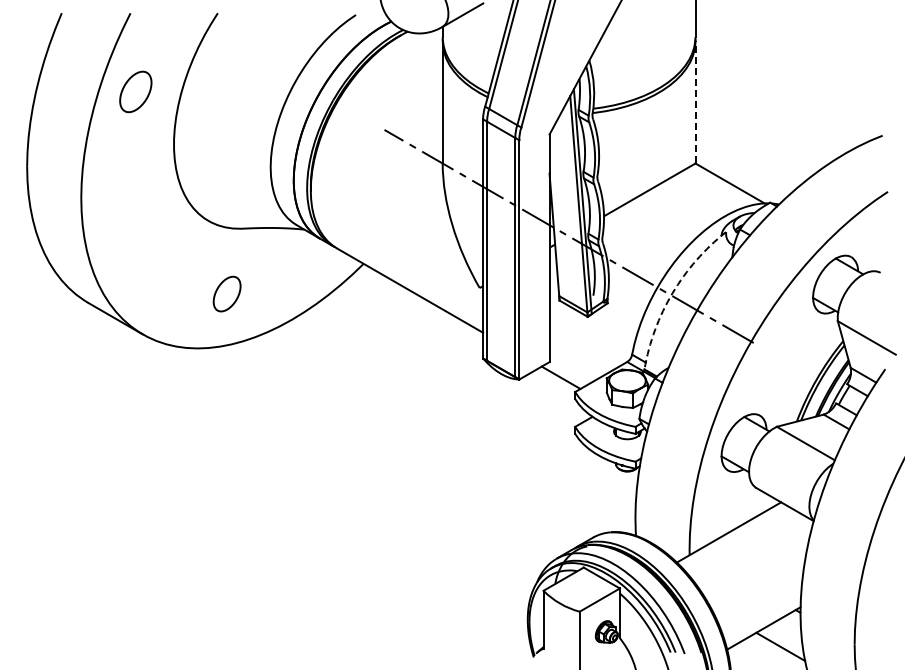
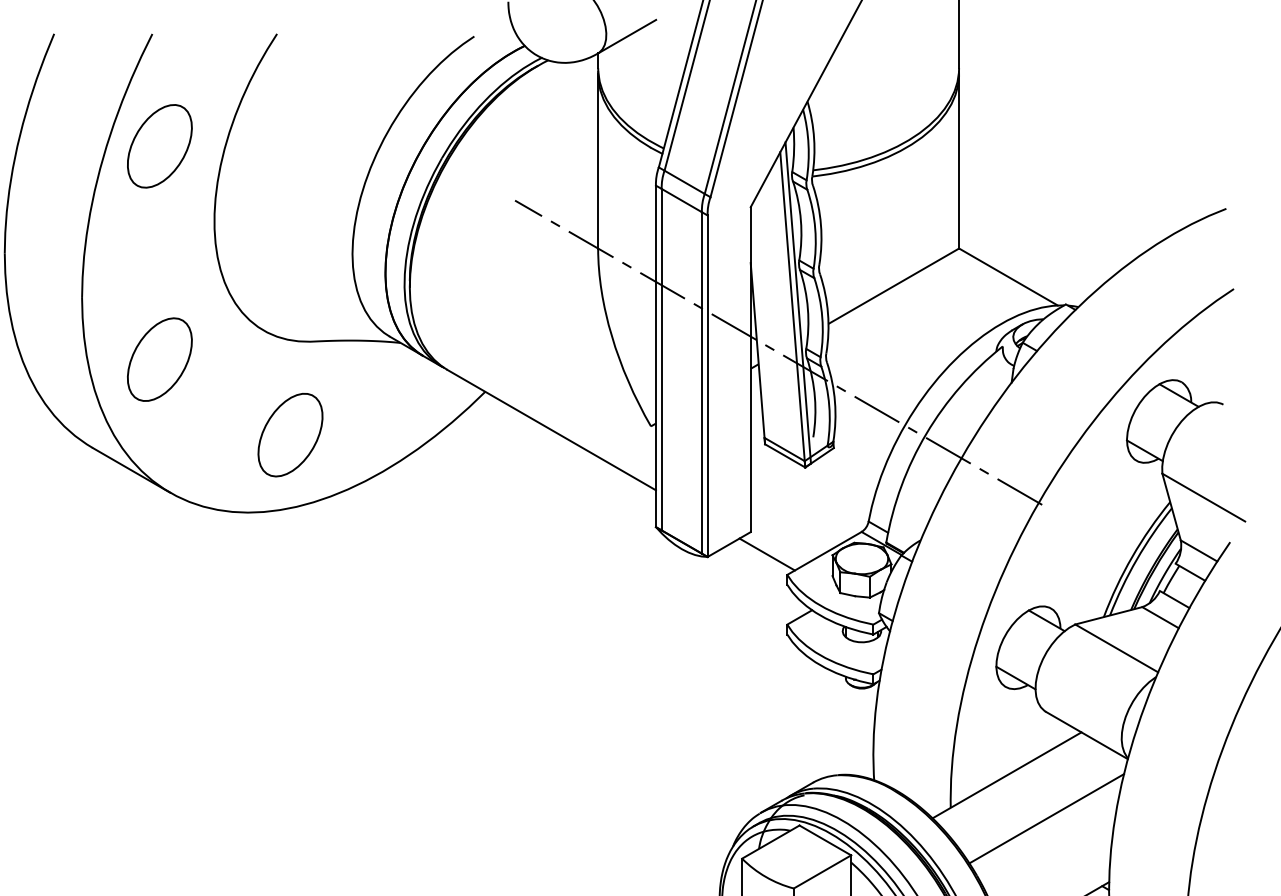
part: (135, 91) -> (159, 145), size x1.43
line: (695, 101) -> (959, 159), dashed -> solid
part: (135, 241) -> (159, 359), added
part: (226, 293) -> (289, 434), size x1.67
arc: (672, 293) -> (926, 434), dashed -> solid
line: (756, 562) -> (1046, 818), added

